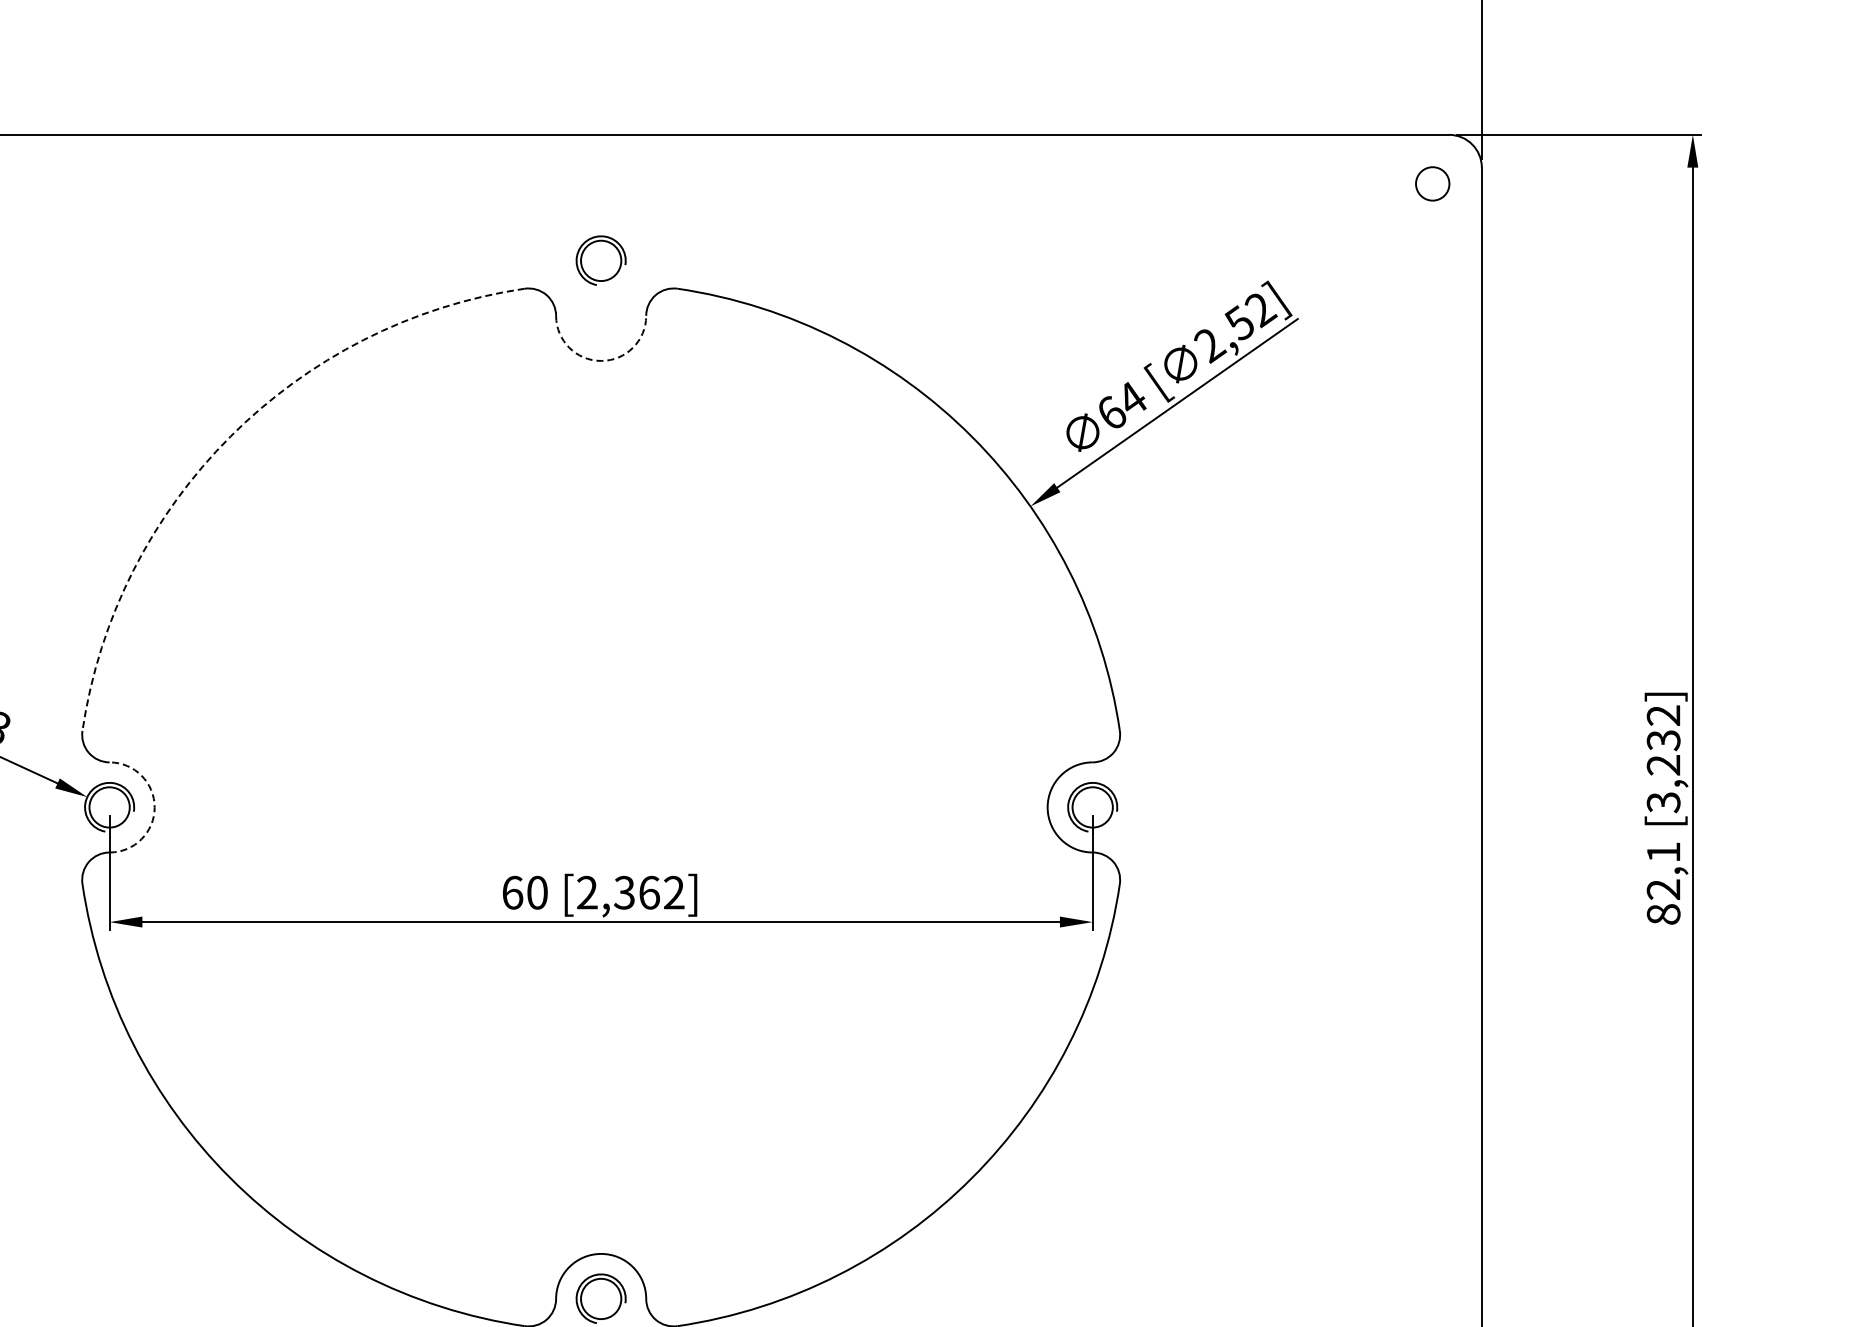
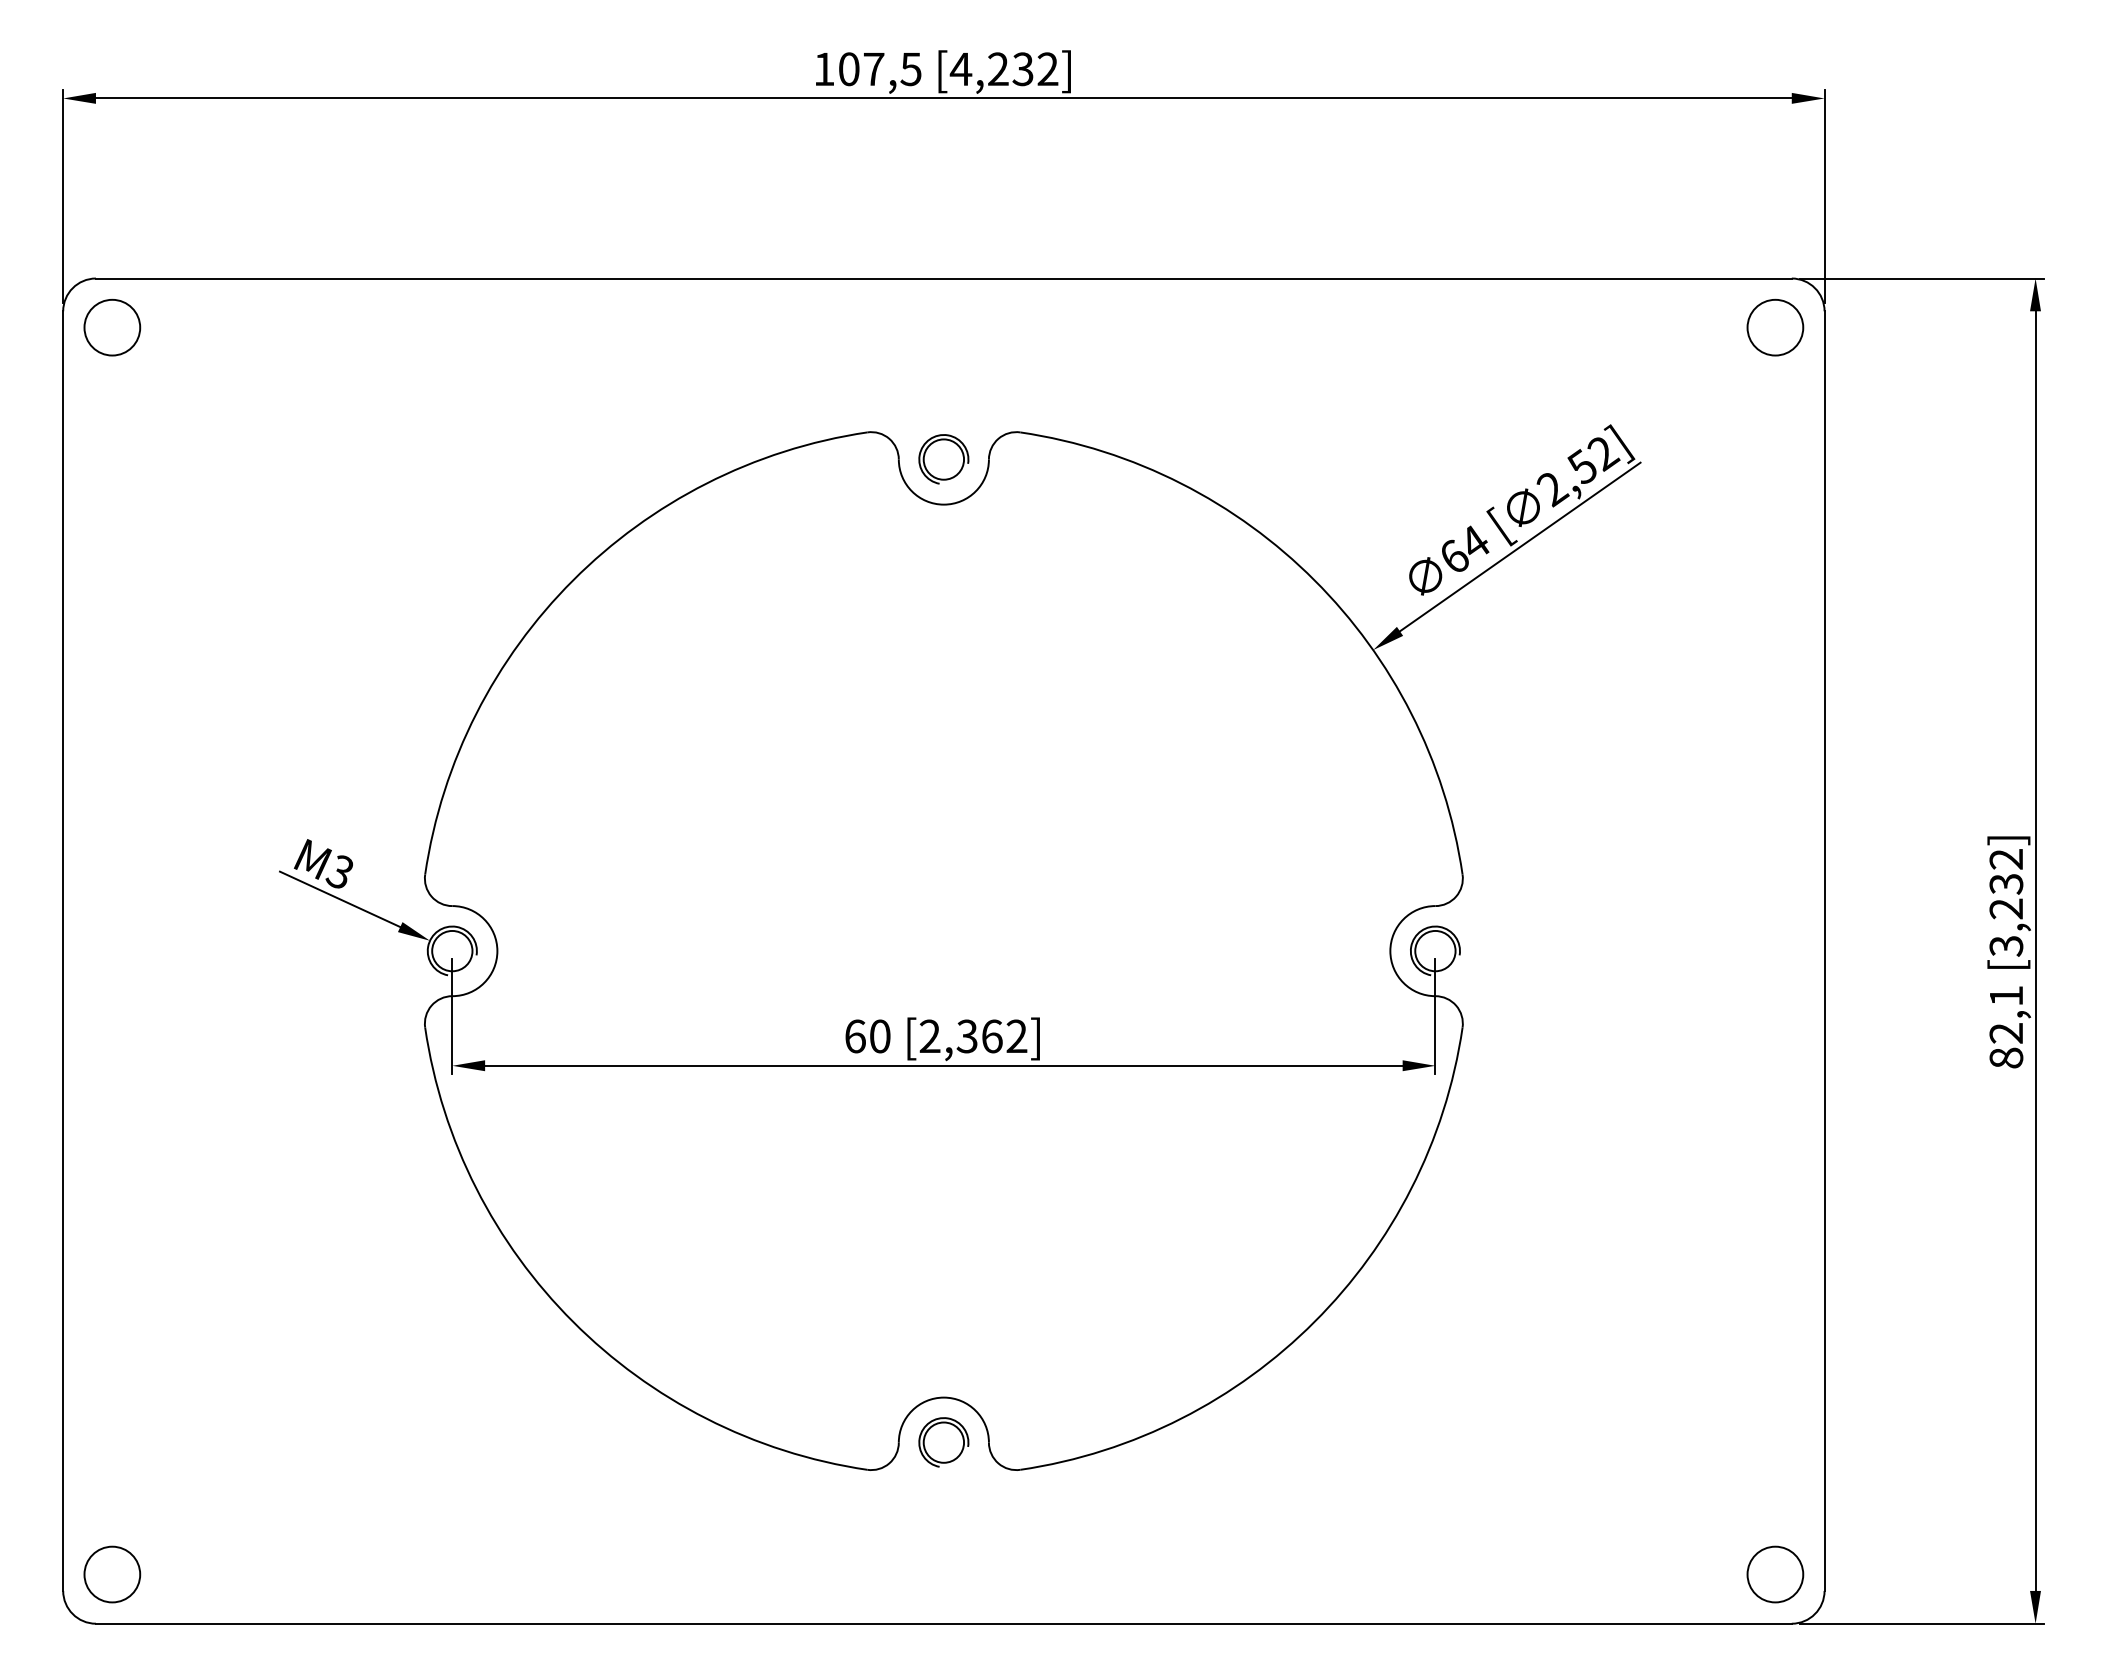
circle: (1432, 183) -> (1775, 327), size x1.67
part: (600, 260) -> (943, 459), moved
arc: (600, 360) -> (943, 504), dashed -> solid
arc: (230, 436) -> (573, 580), dashed -> solid
arc: (154, 807) -> (497, 951), dashed -> solid

